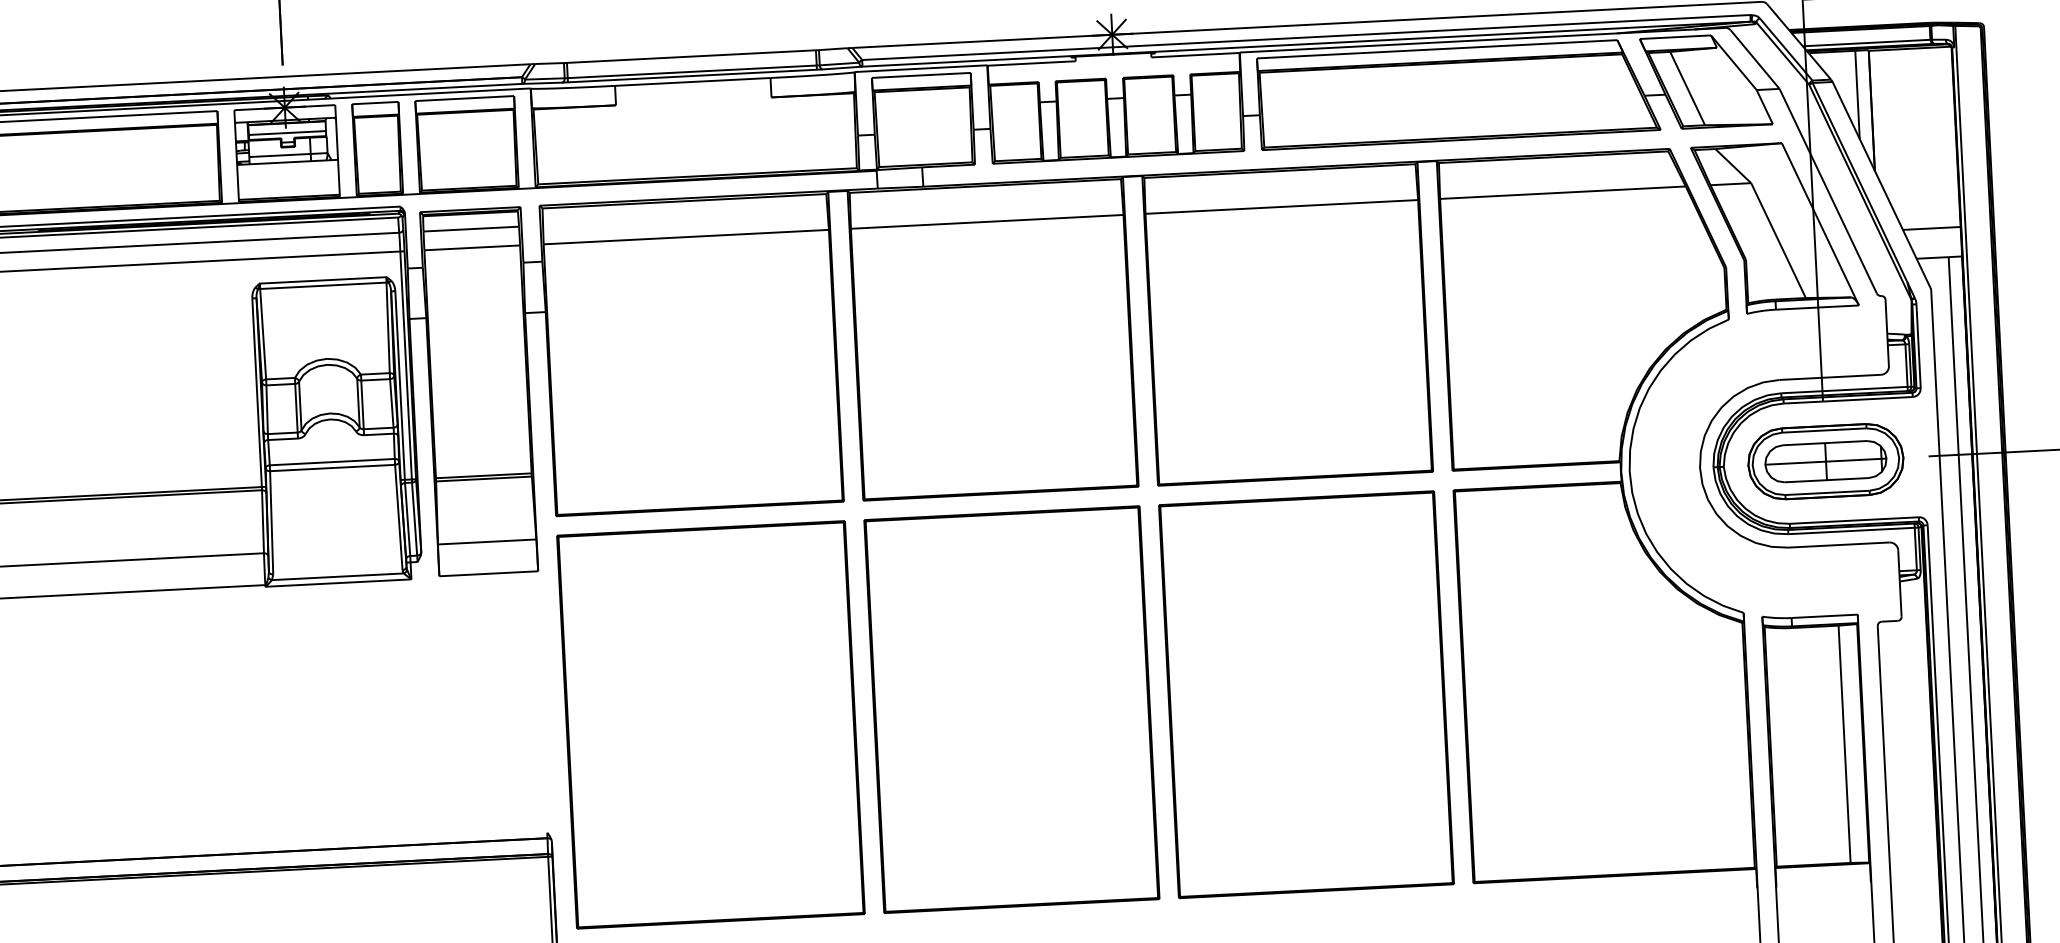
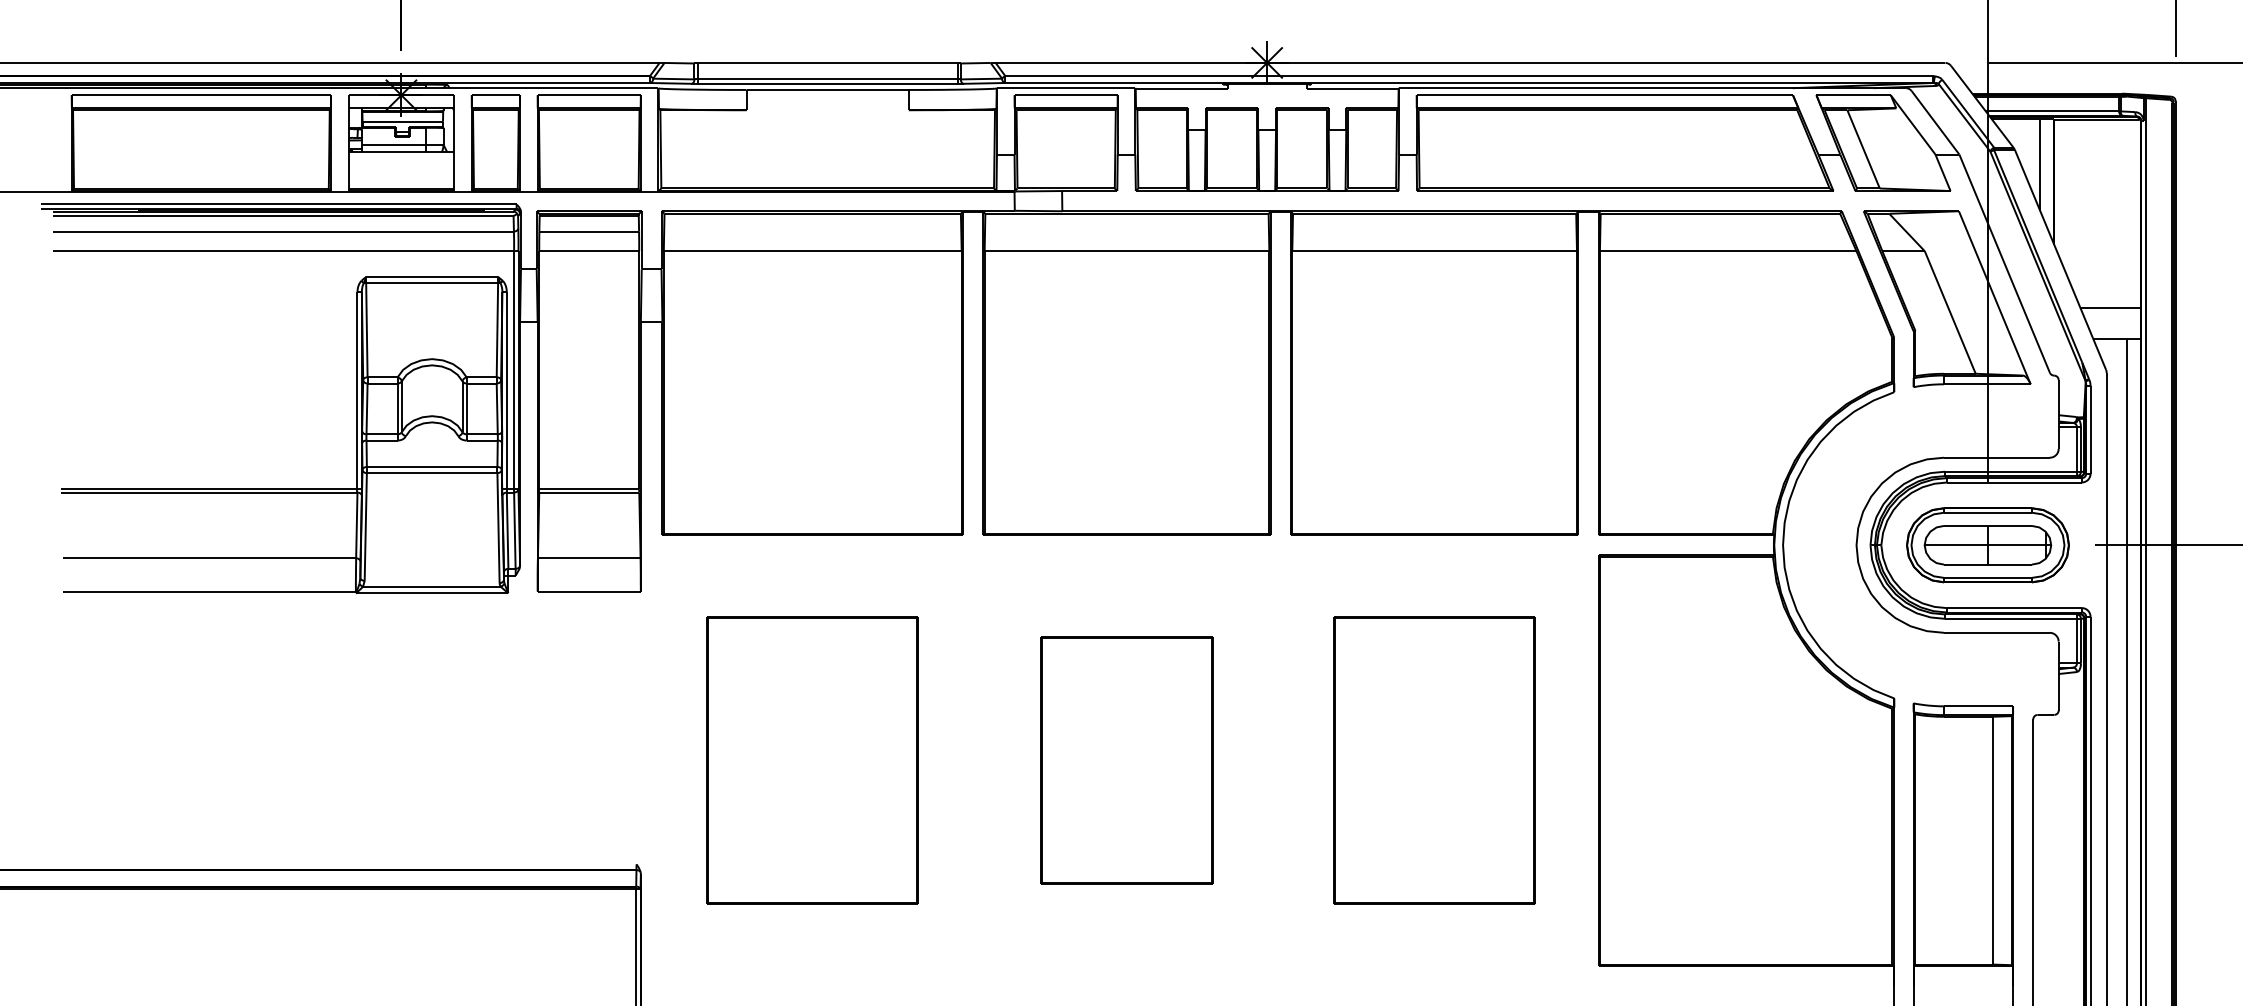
part: (1306, 694) -> (1434, 760), size x0.7
part: (1011, 709) -> (1126, 760), size x0.6
part: (710, 724) -> (812, 760), size x0.7

